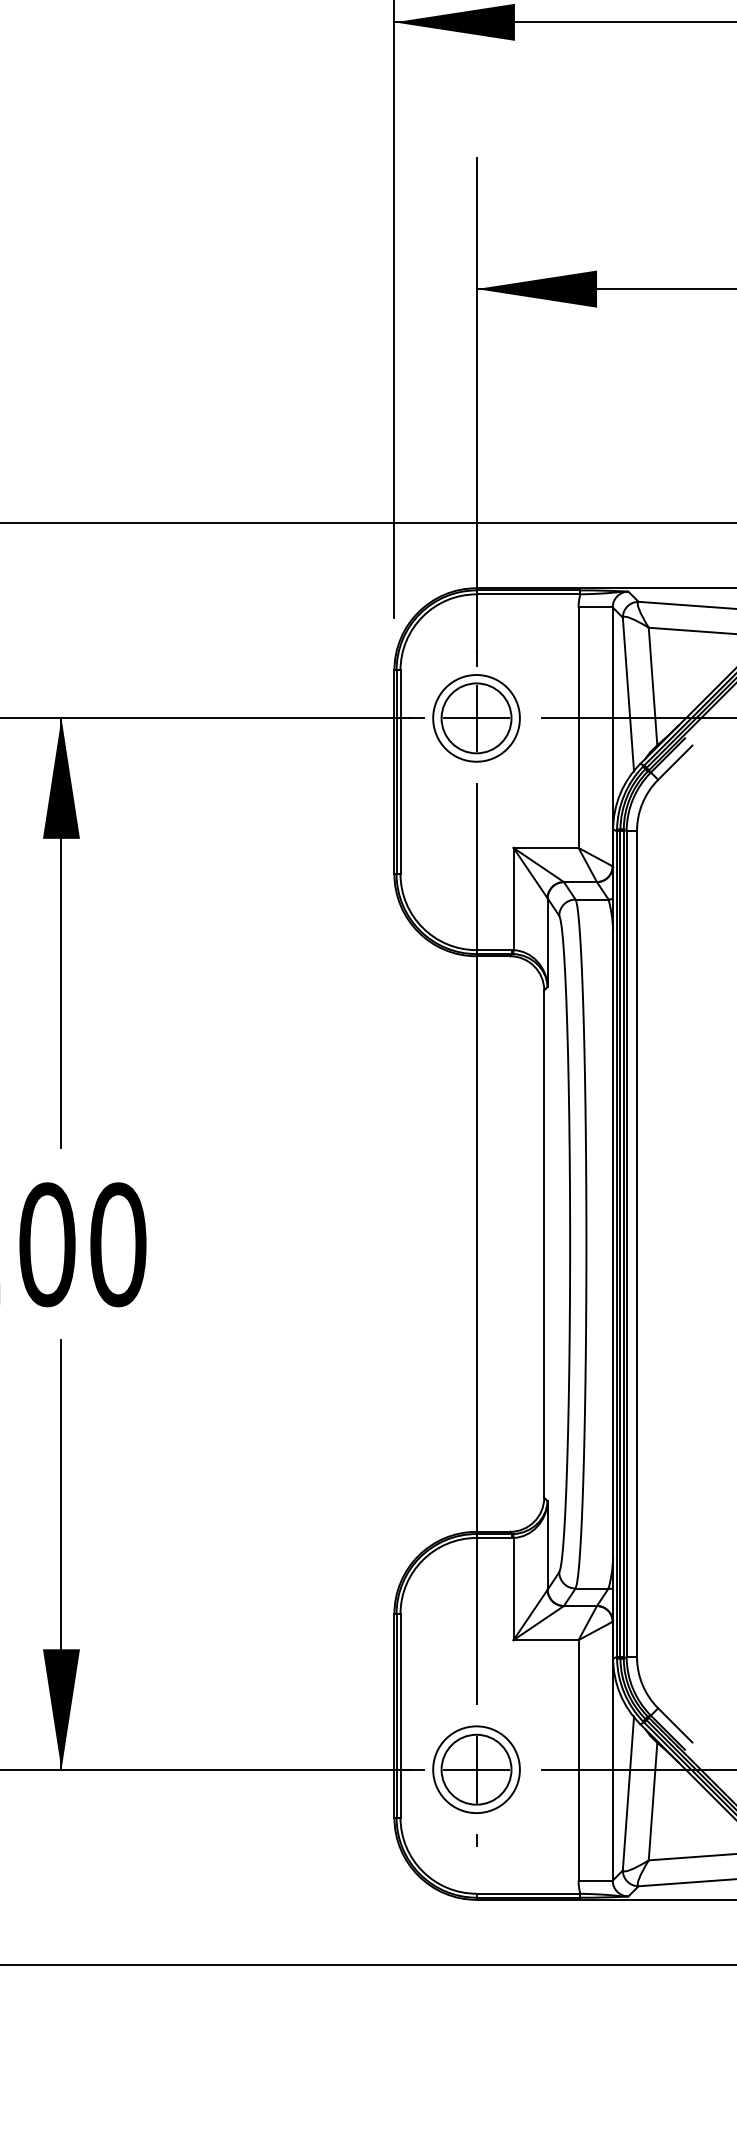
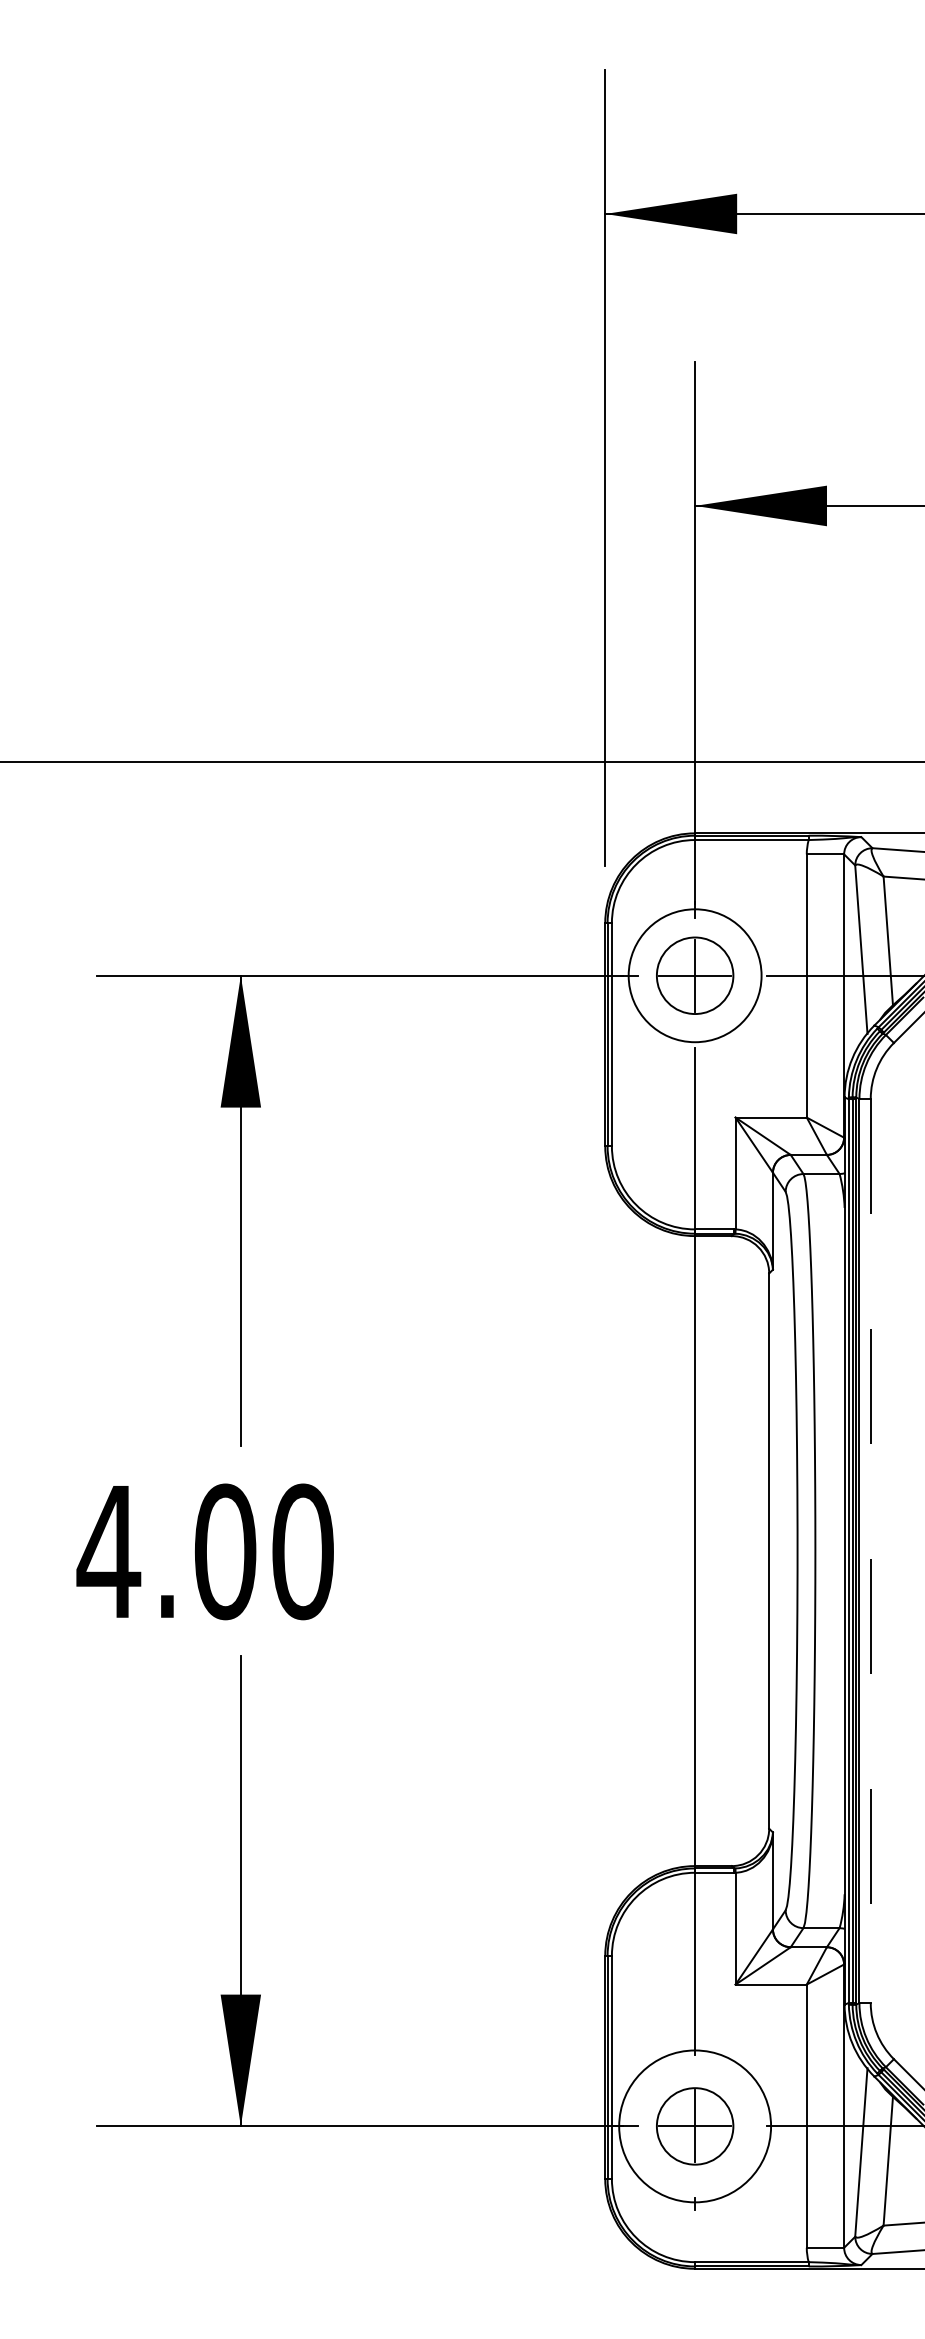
circle: (475, 718) -> (694, 975), size x1.4
line: (636, 1244) -> (870, 1551), solid -> dashed
circle: (475, 1768) -> (694, 2125), size x1.6

